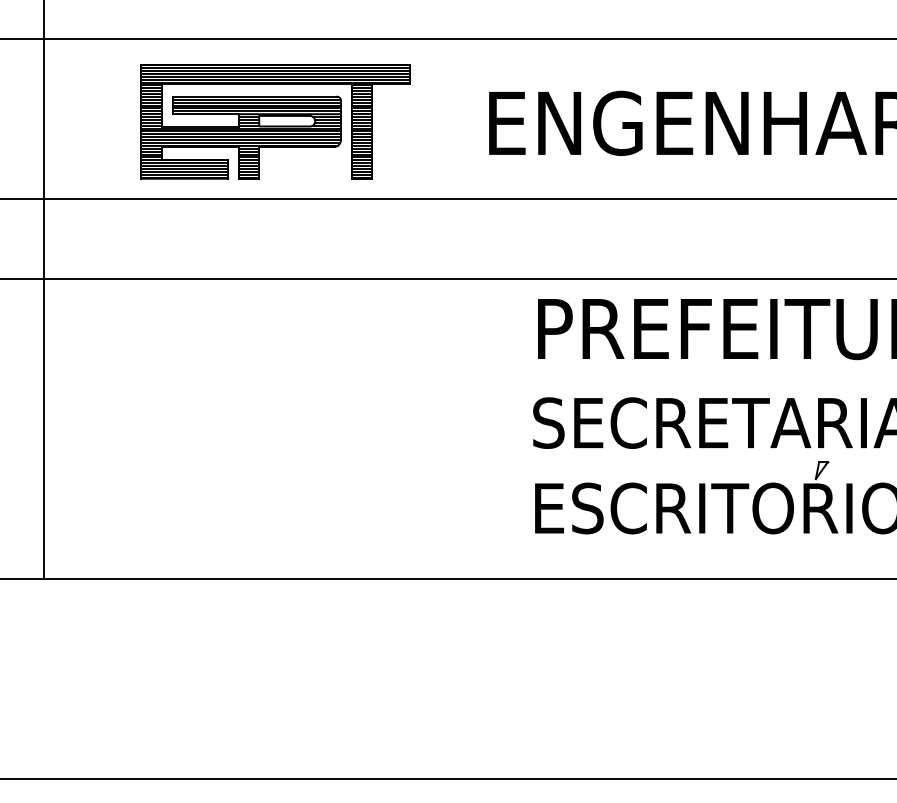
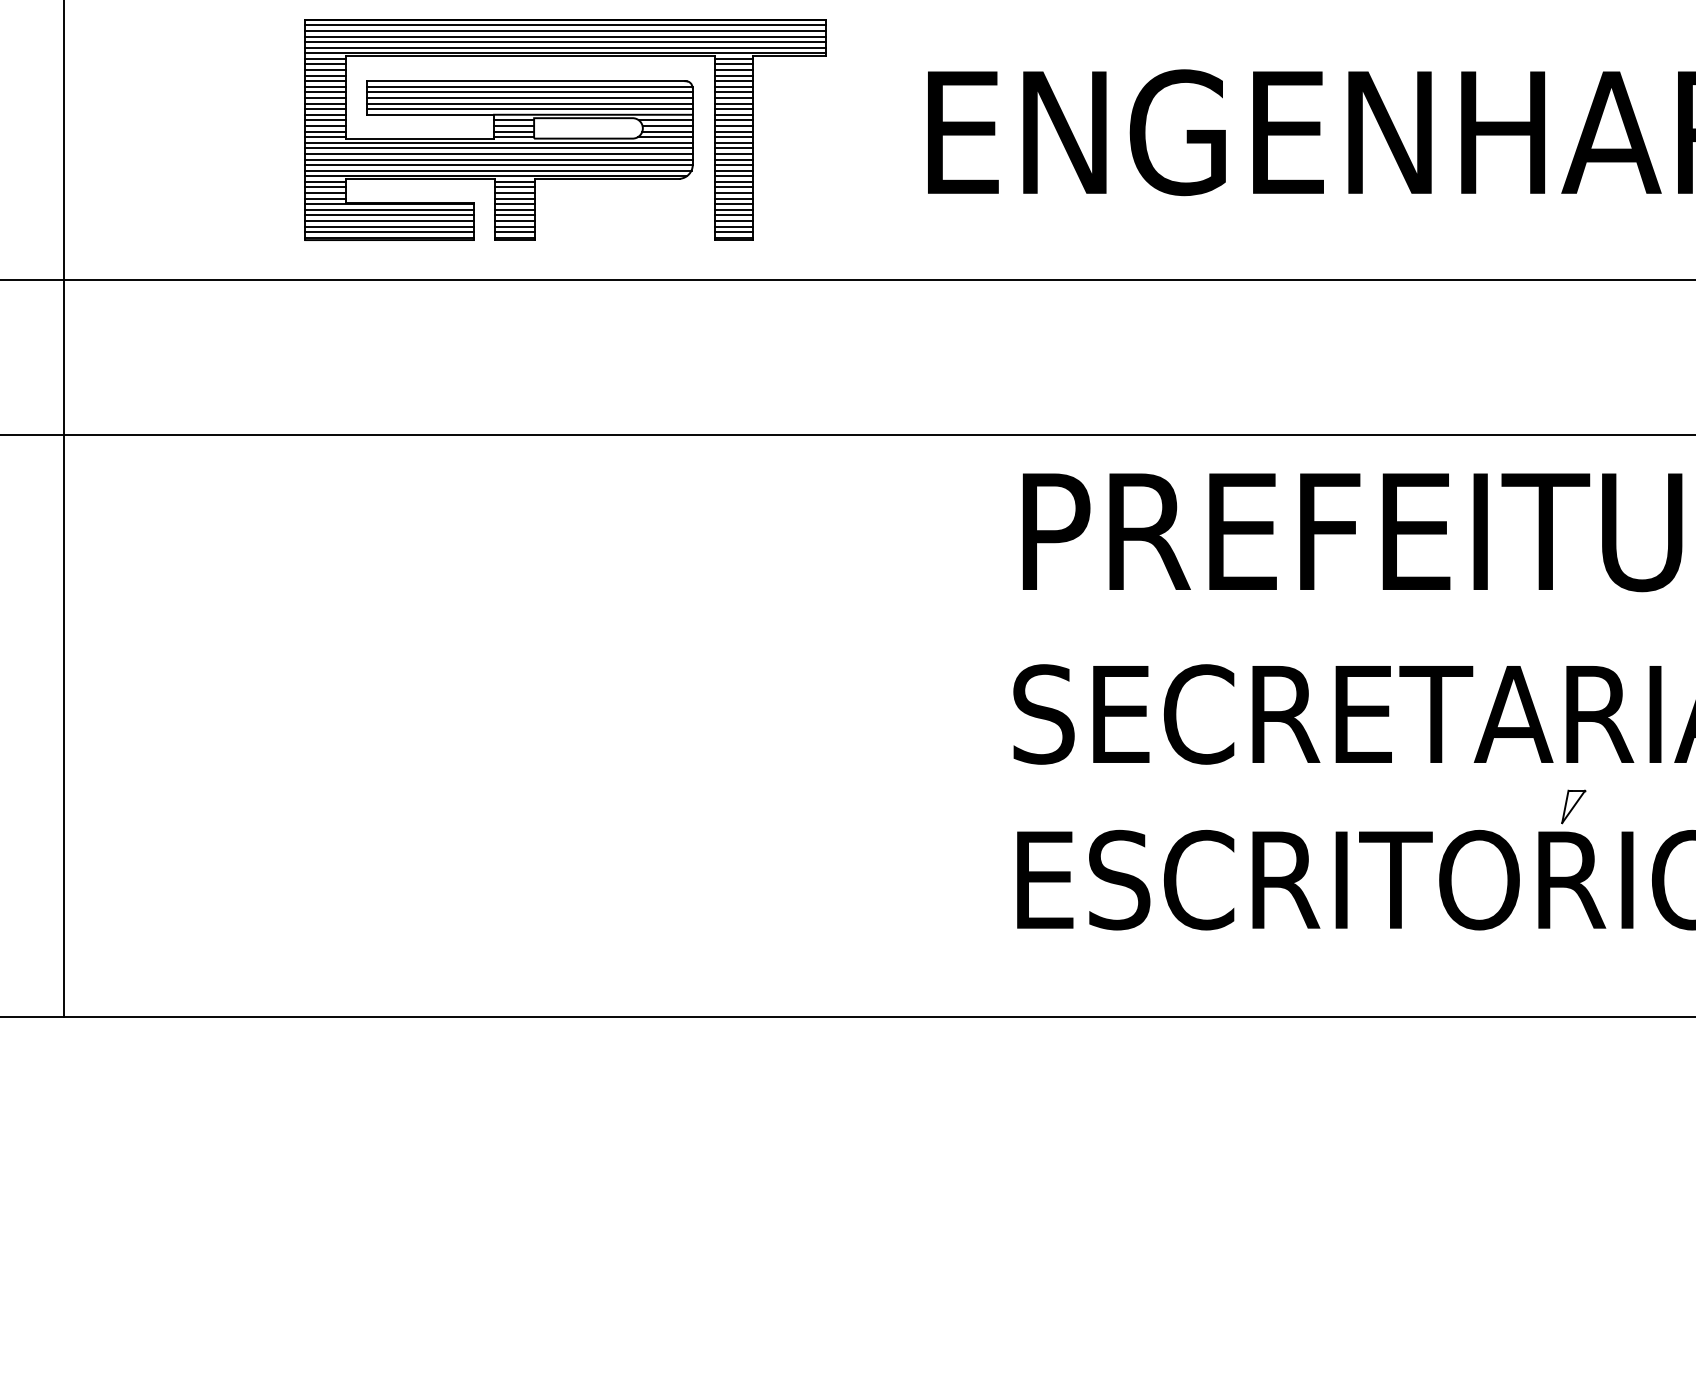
part: (275, 121) -> (565, 128), moved

